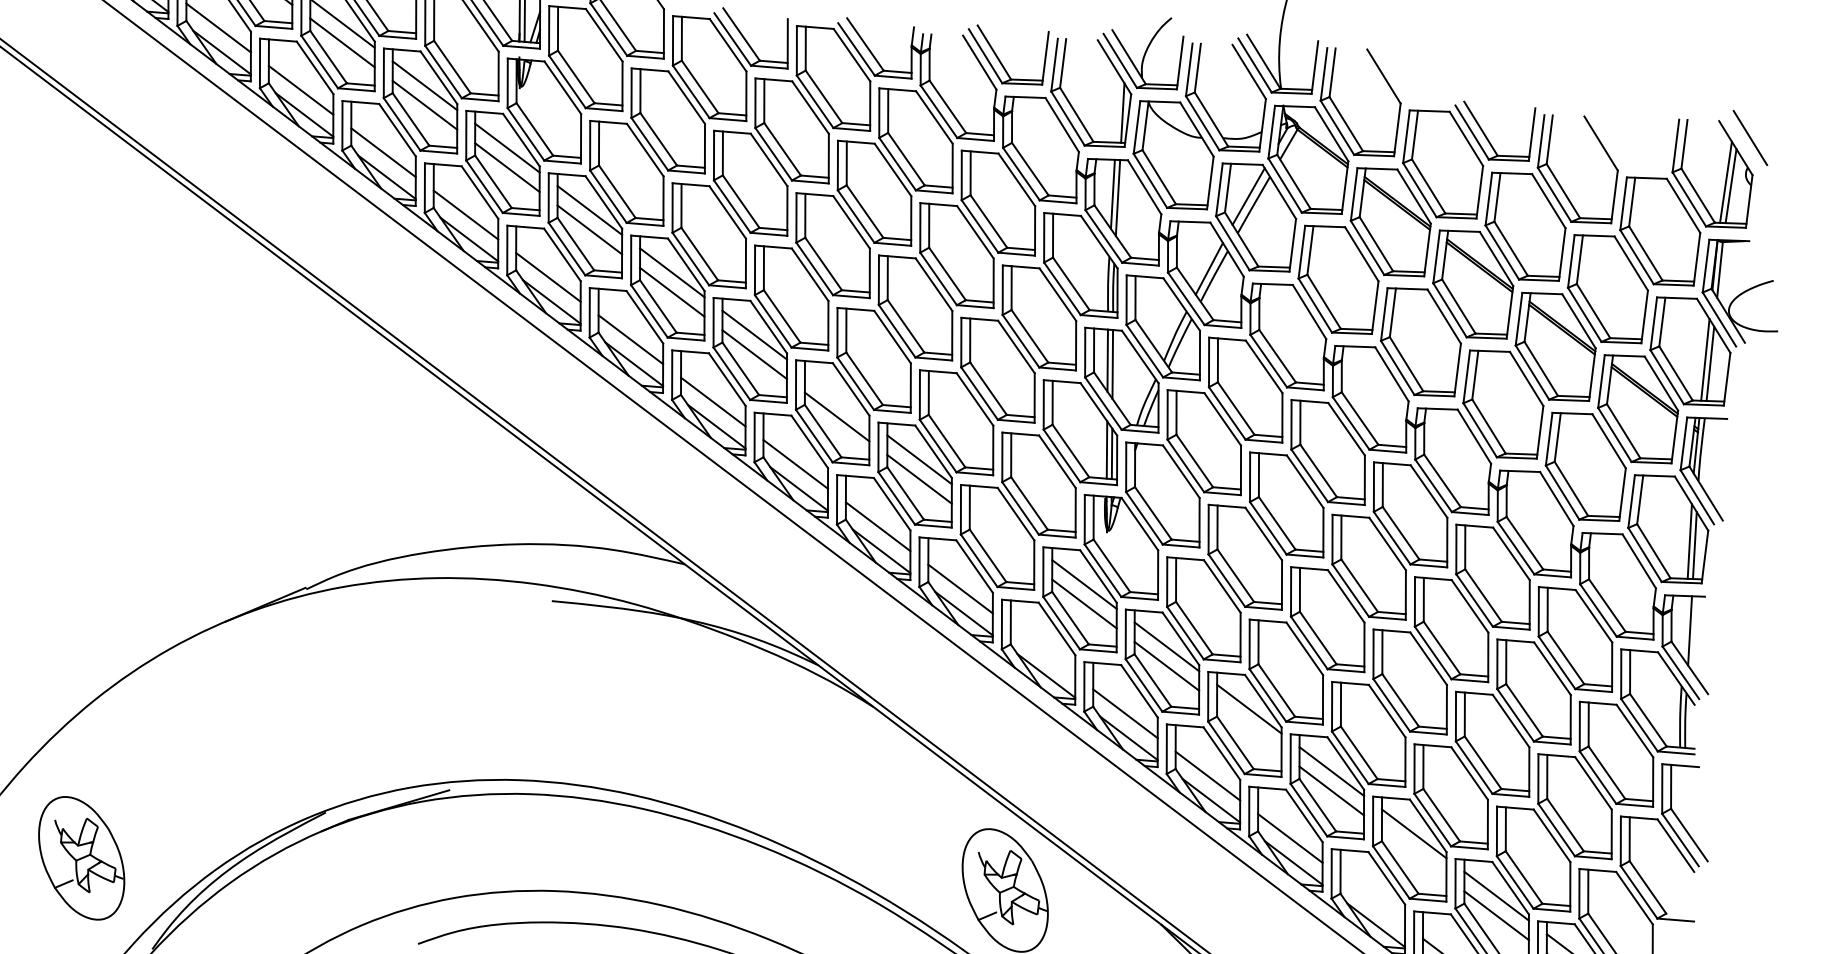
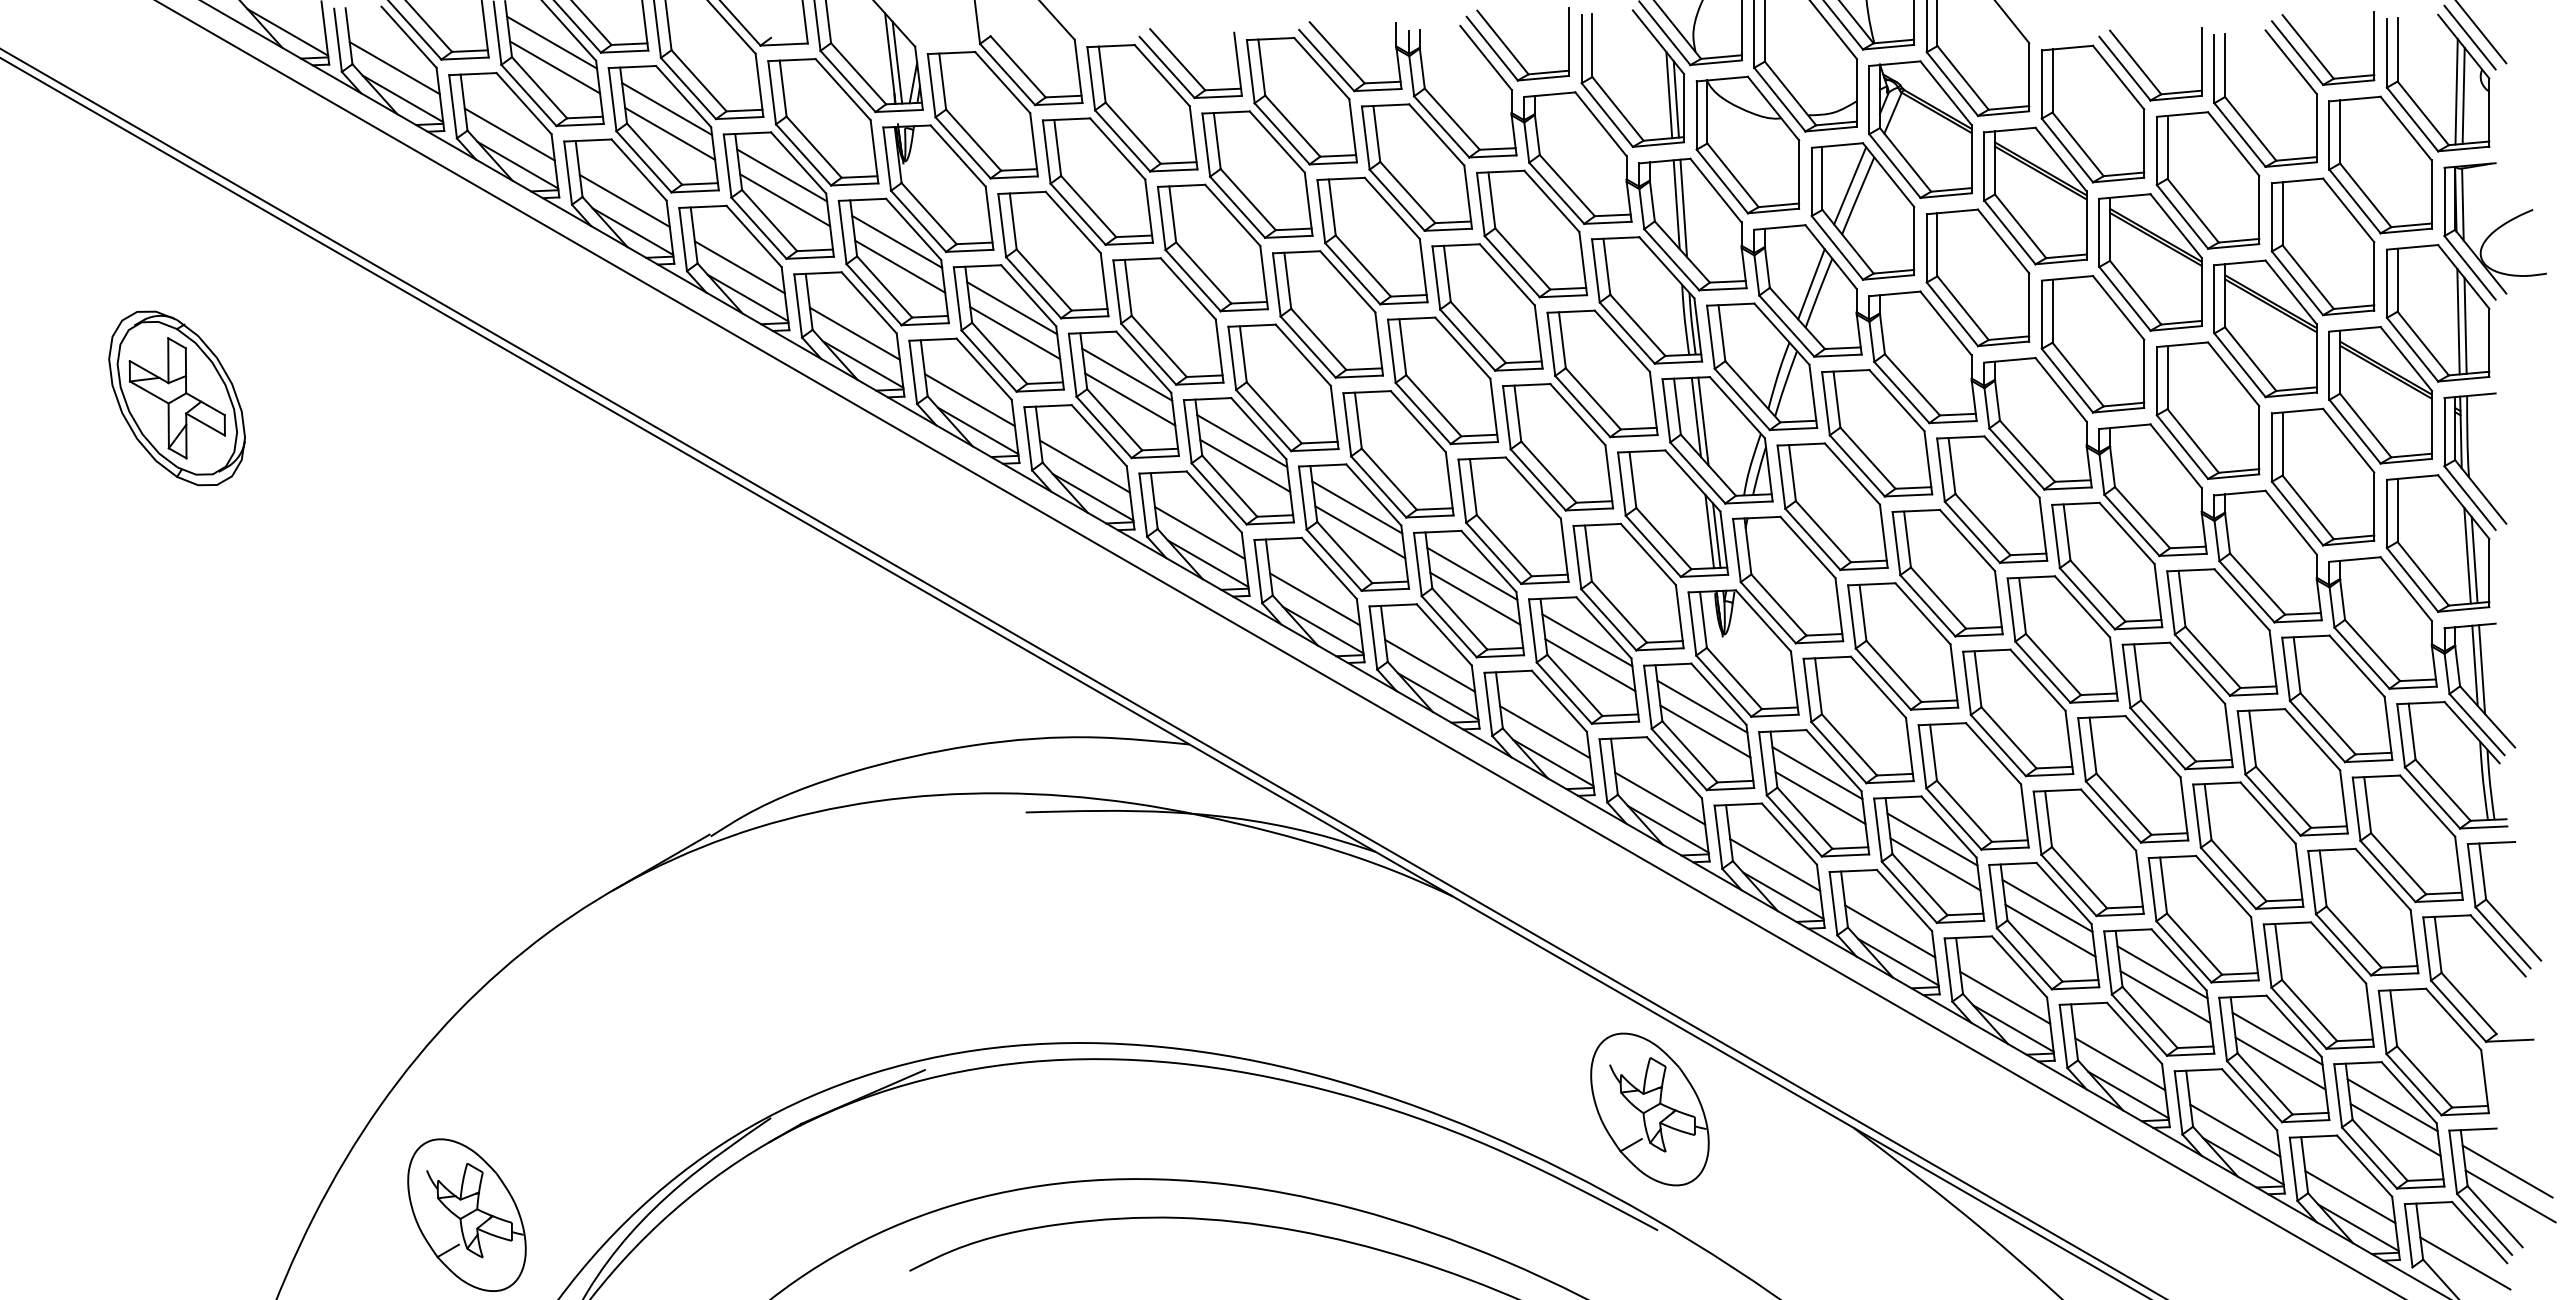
line: (1117, 109) -> (1669, 95), added
part: (1620, 139) -> (2315, 54), added
line: (1741, 141) -> (2469, 37), added
line: (837, 397) -> (1357, 507), added
line: (1002, 522) -> (1587, 640), added
line: (1002, 541) -> (1590, 665), added
line: (1684, 626) -> (2474, 665), added
line: (1043, 651) -> (1660, 798), added
line: (1249, 728) -> (1935, 864), added
line: (1414, 853) -> (2165, 997), added
line: (1372, 901) -> (2120, 1064), added

